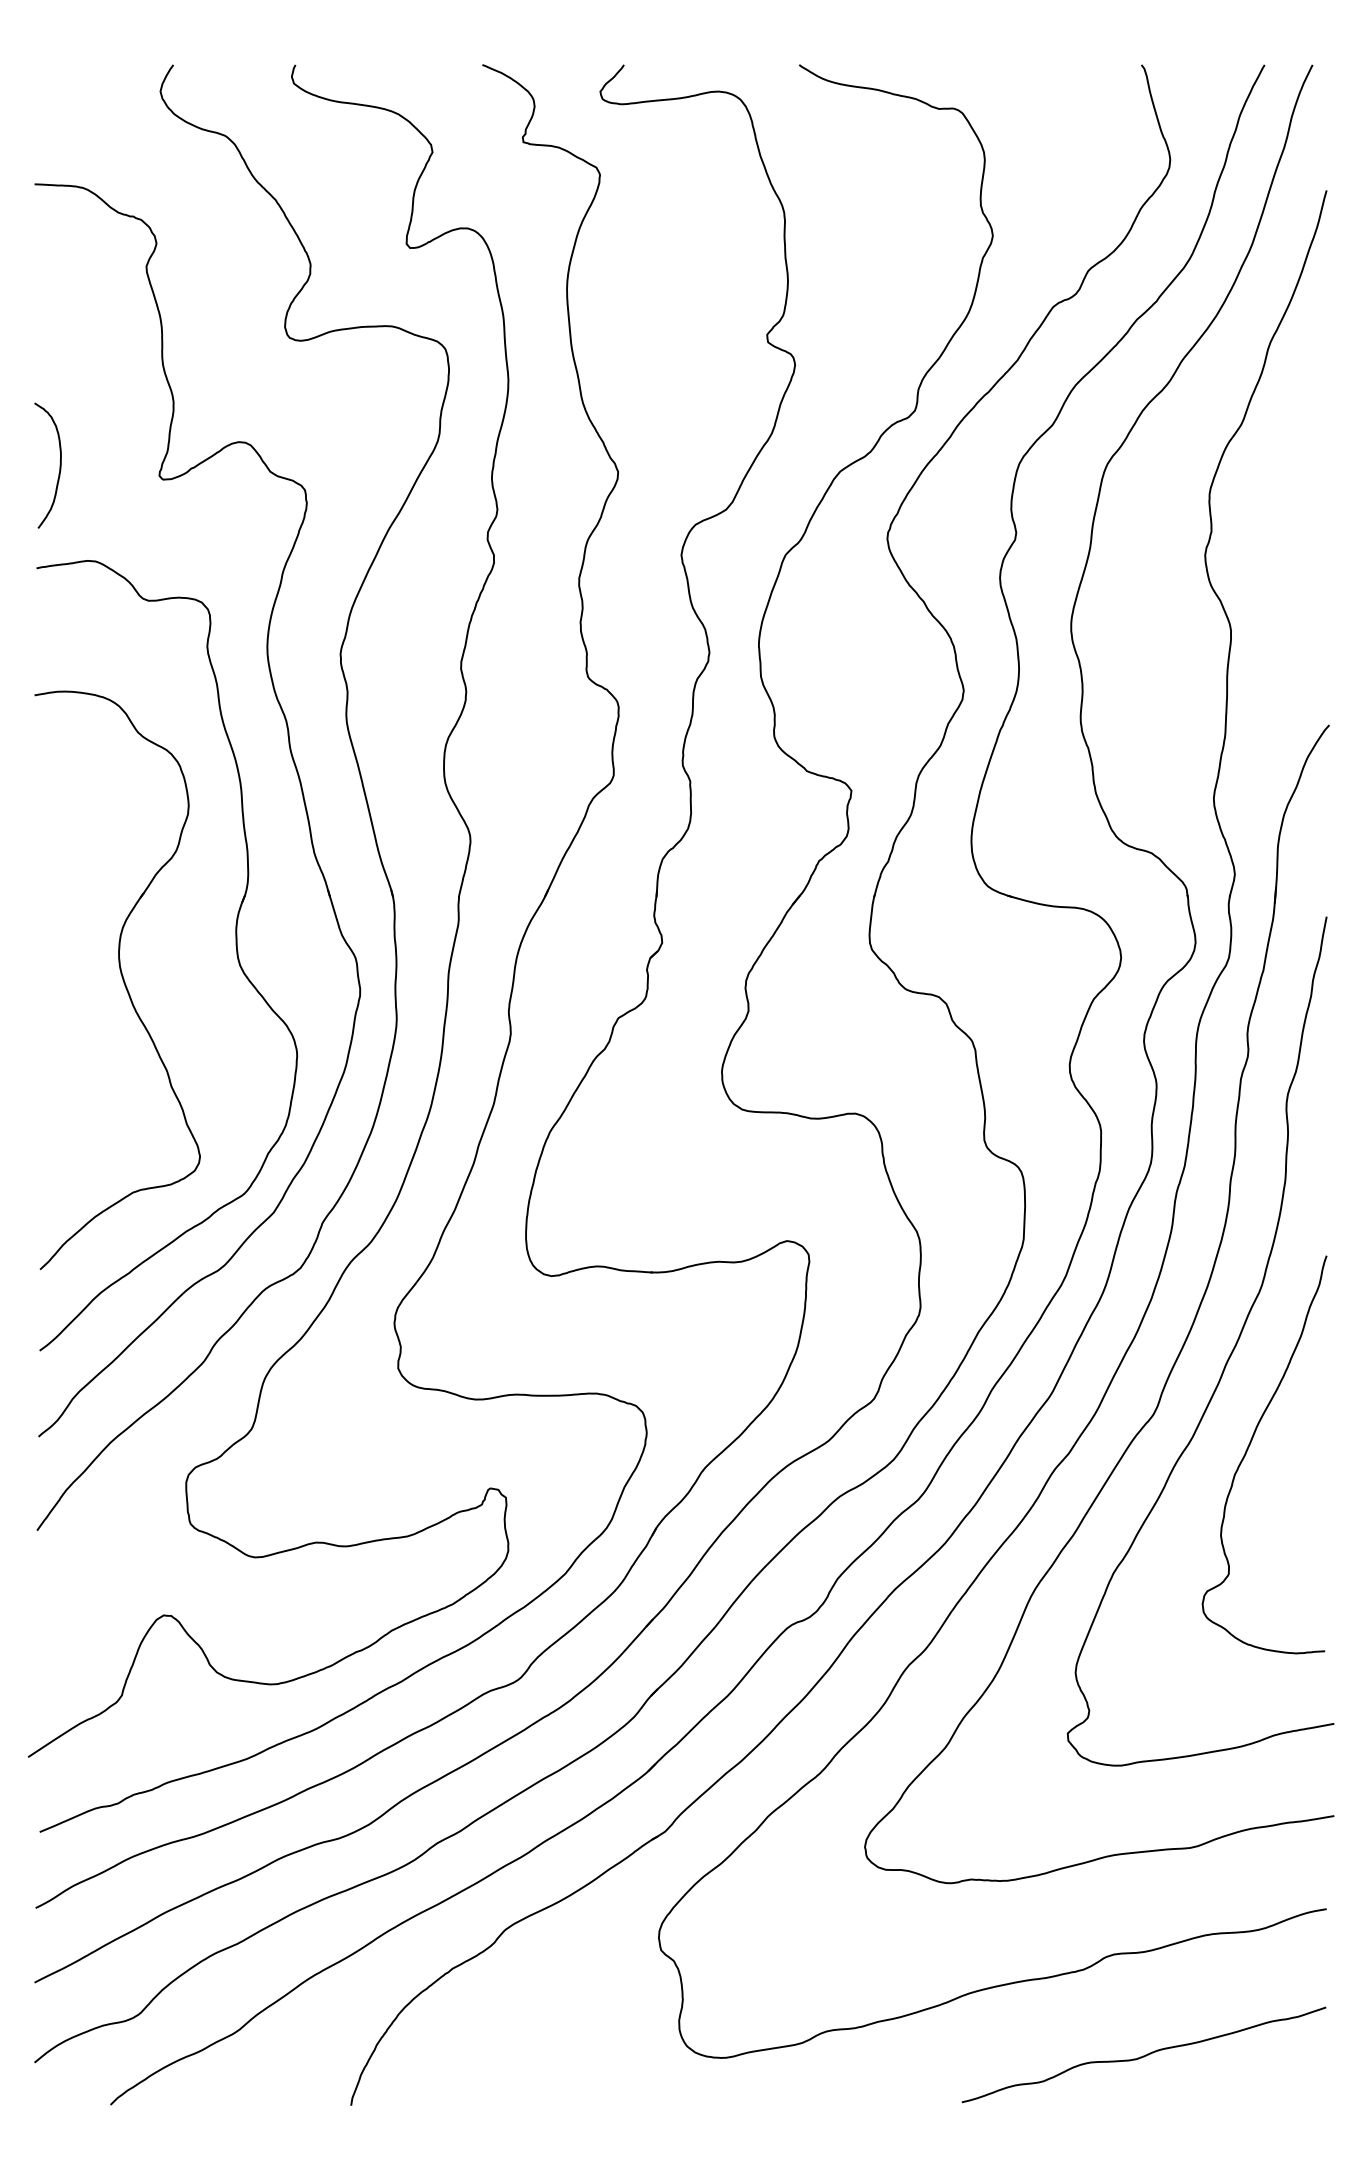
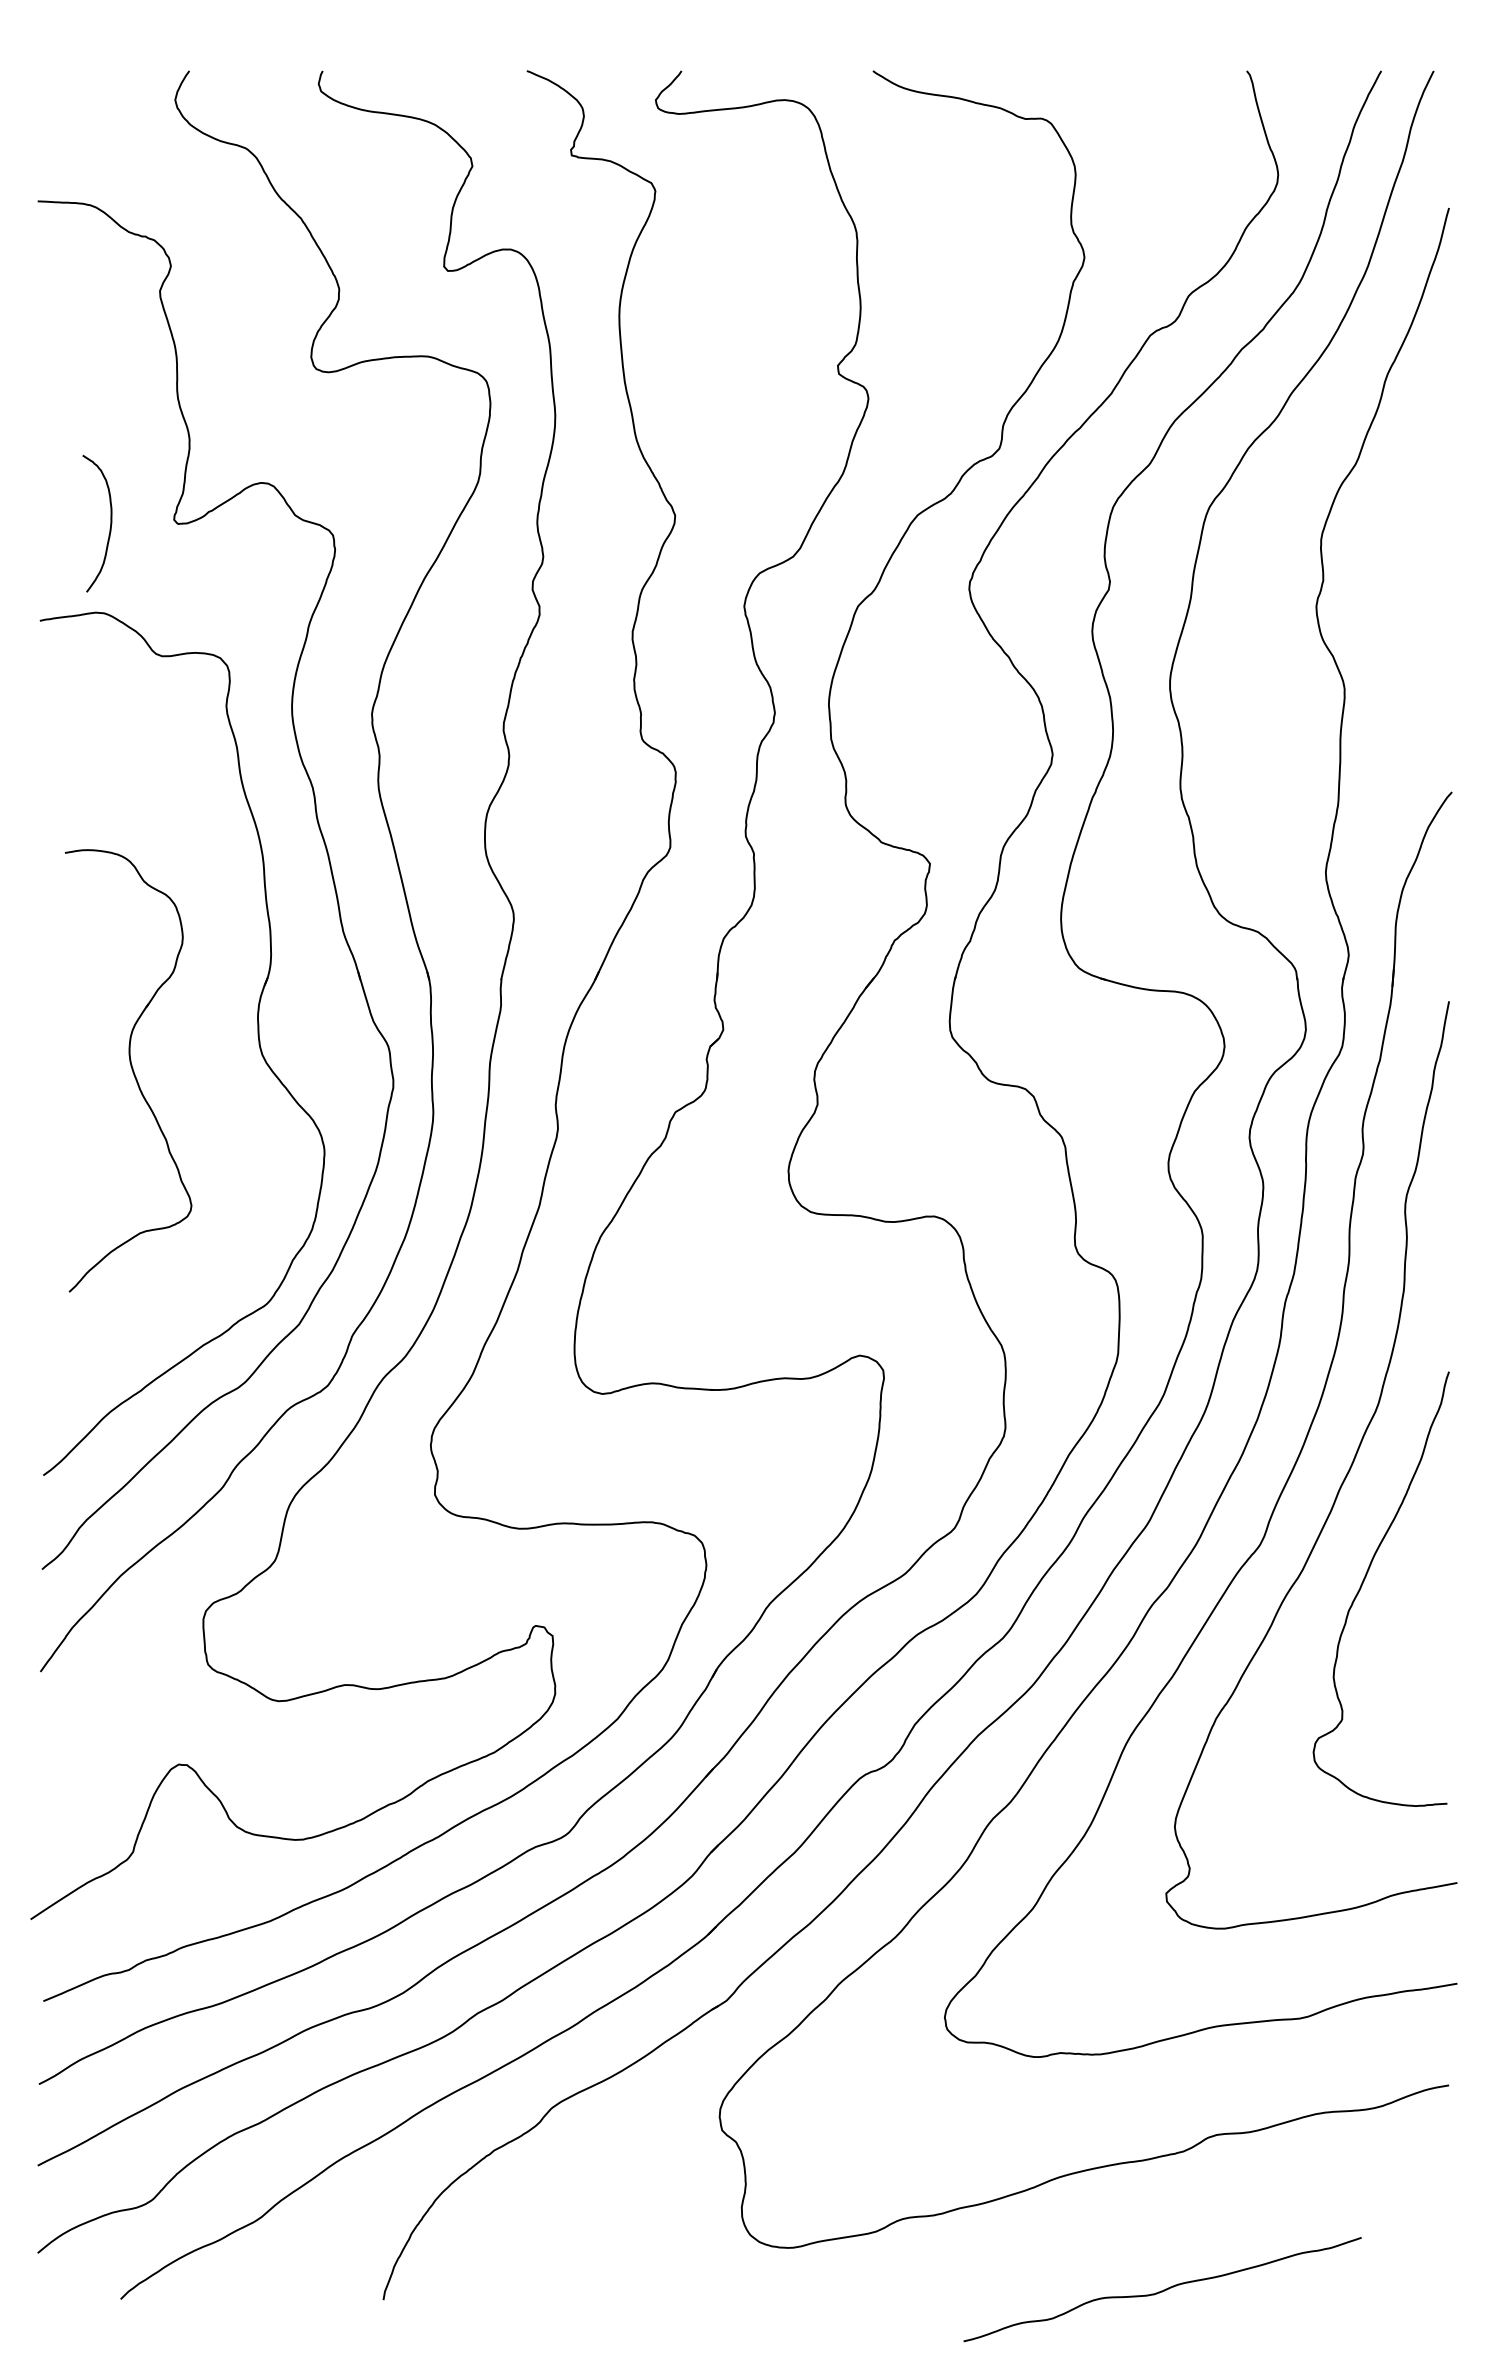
curve: (60, 465) -> (110, 523), moved
part: (117, 980) -> (128, 1070), size x0.7
curve: (1144, 2054) -> (1163, 2289), moved

